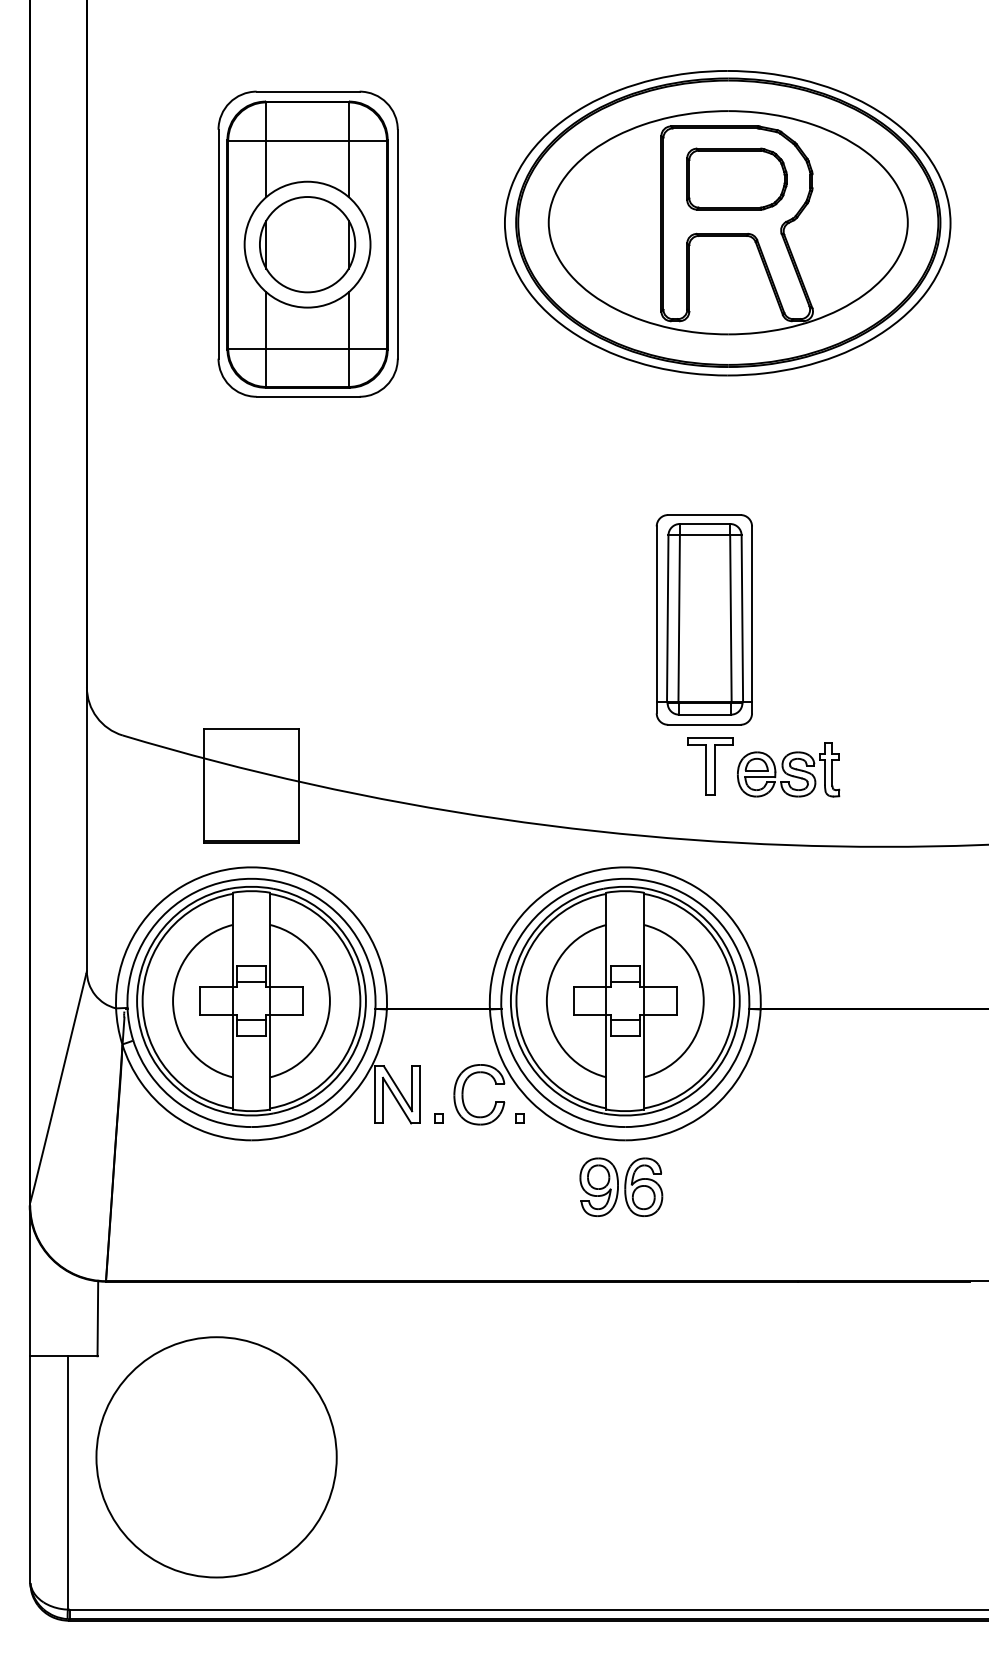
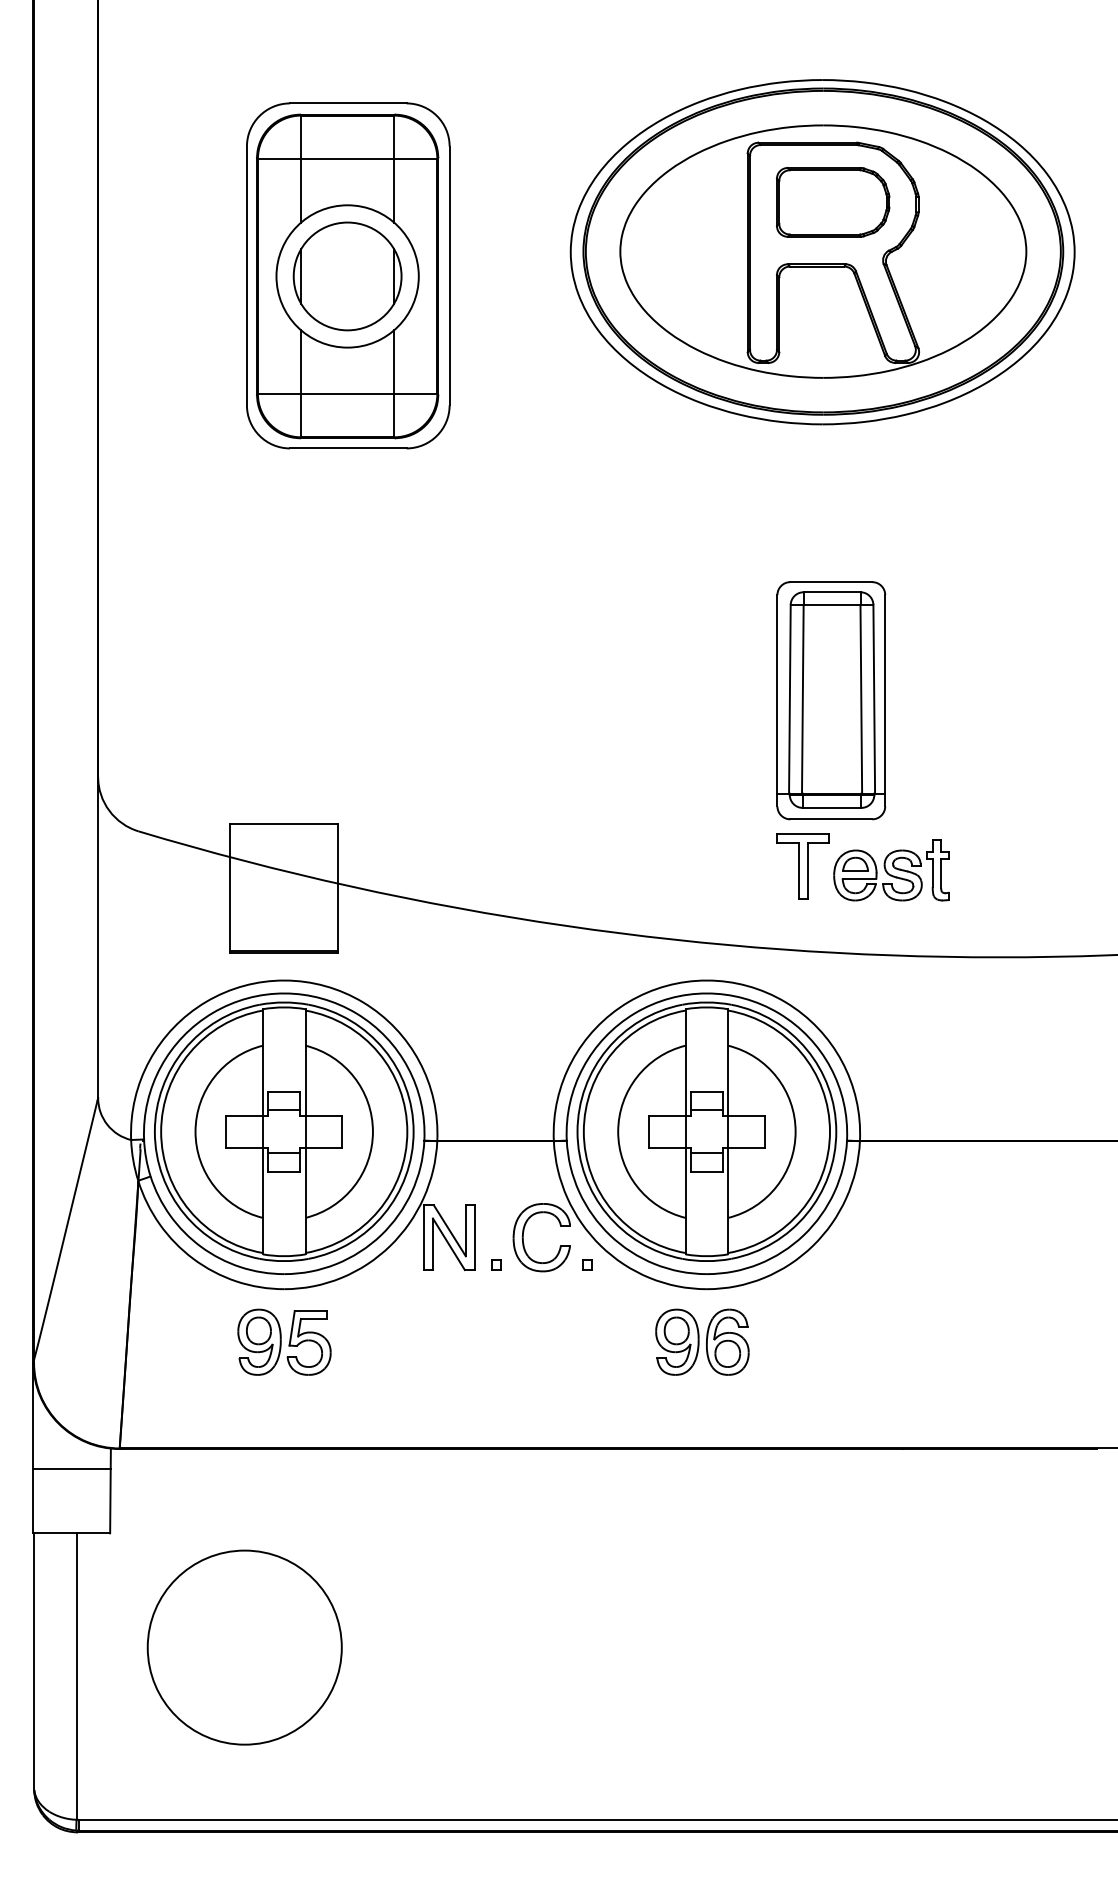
part: (704, 619) -> (831, 700), moved
part: (251, 1186) -> (284, 1341), added
line: (63, 1298) -> (71, 1468), added
circle: (216, 1457) -> (244, 1647), size x0.71

